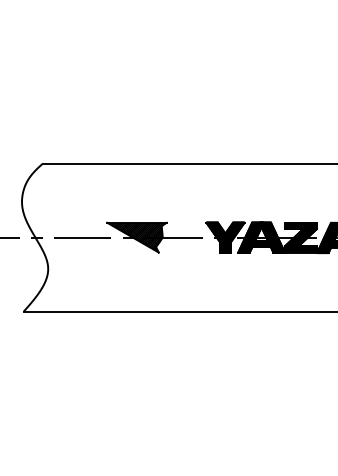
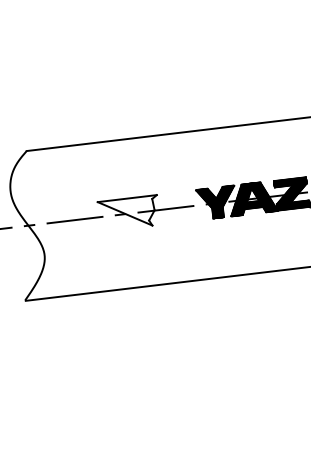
hatch: (136, 237) -> (128, 213), removed

